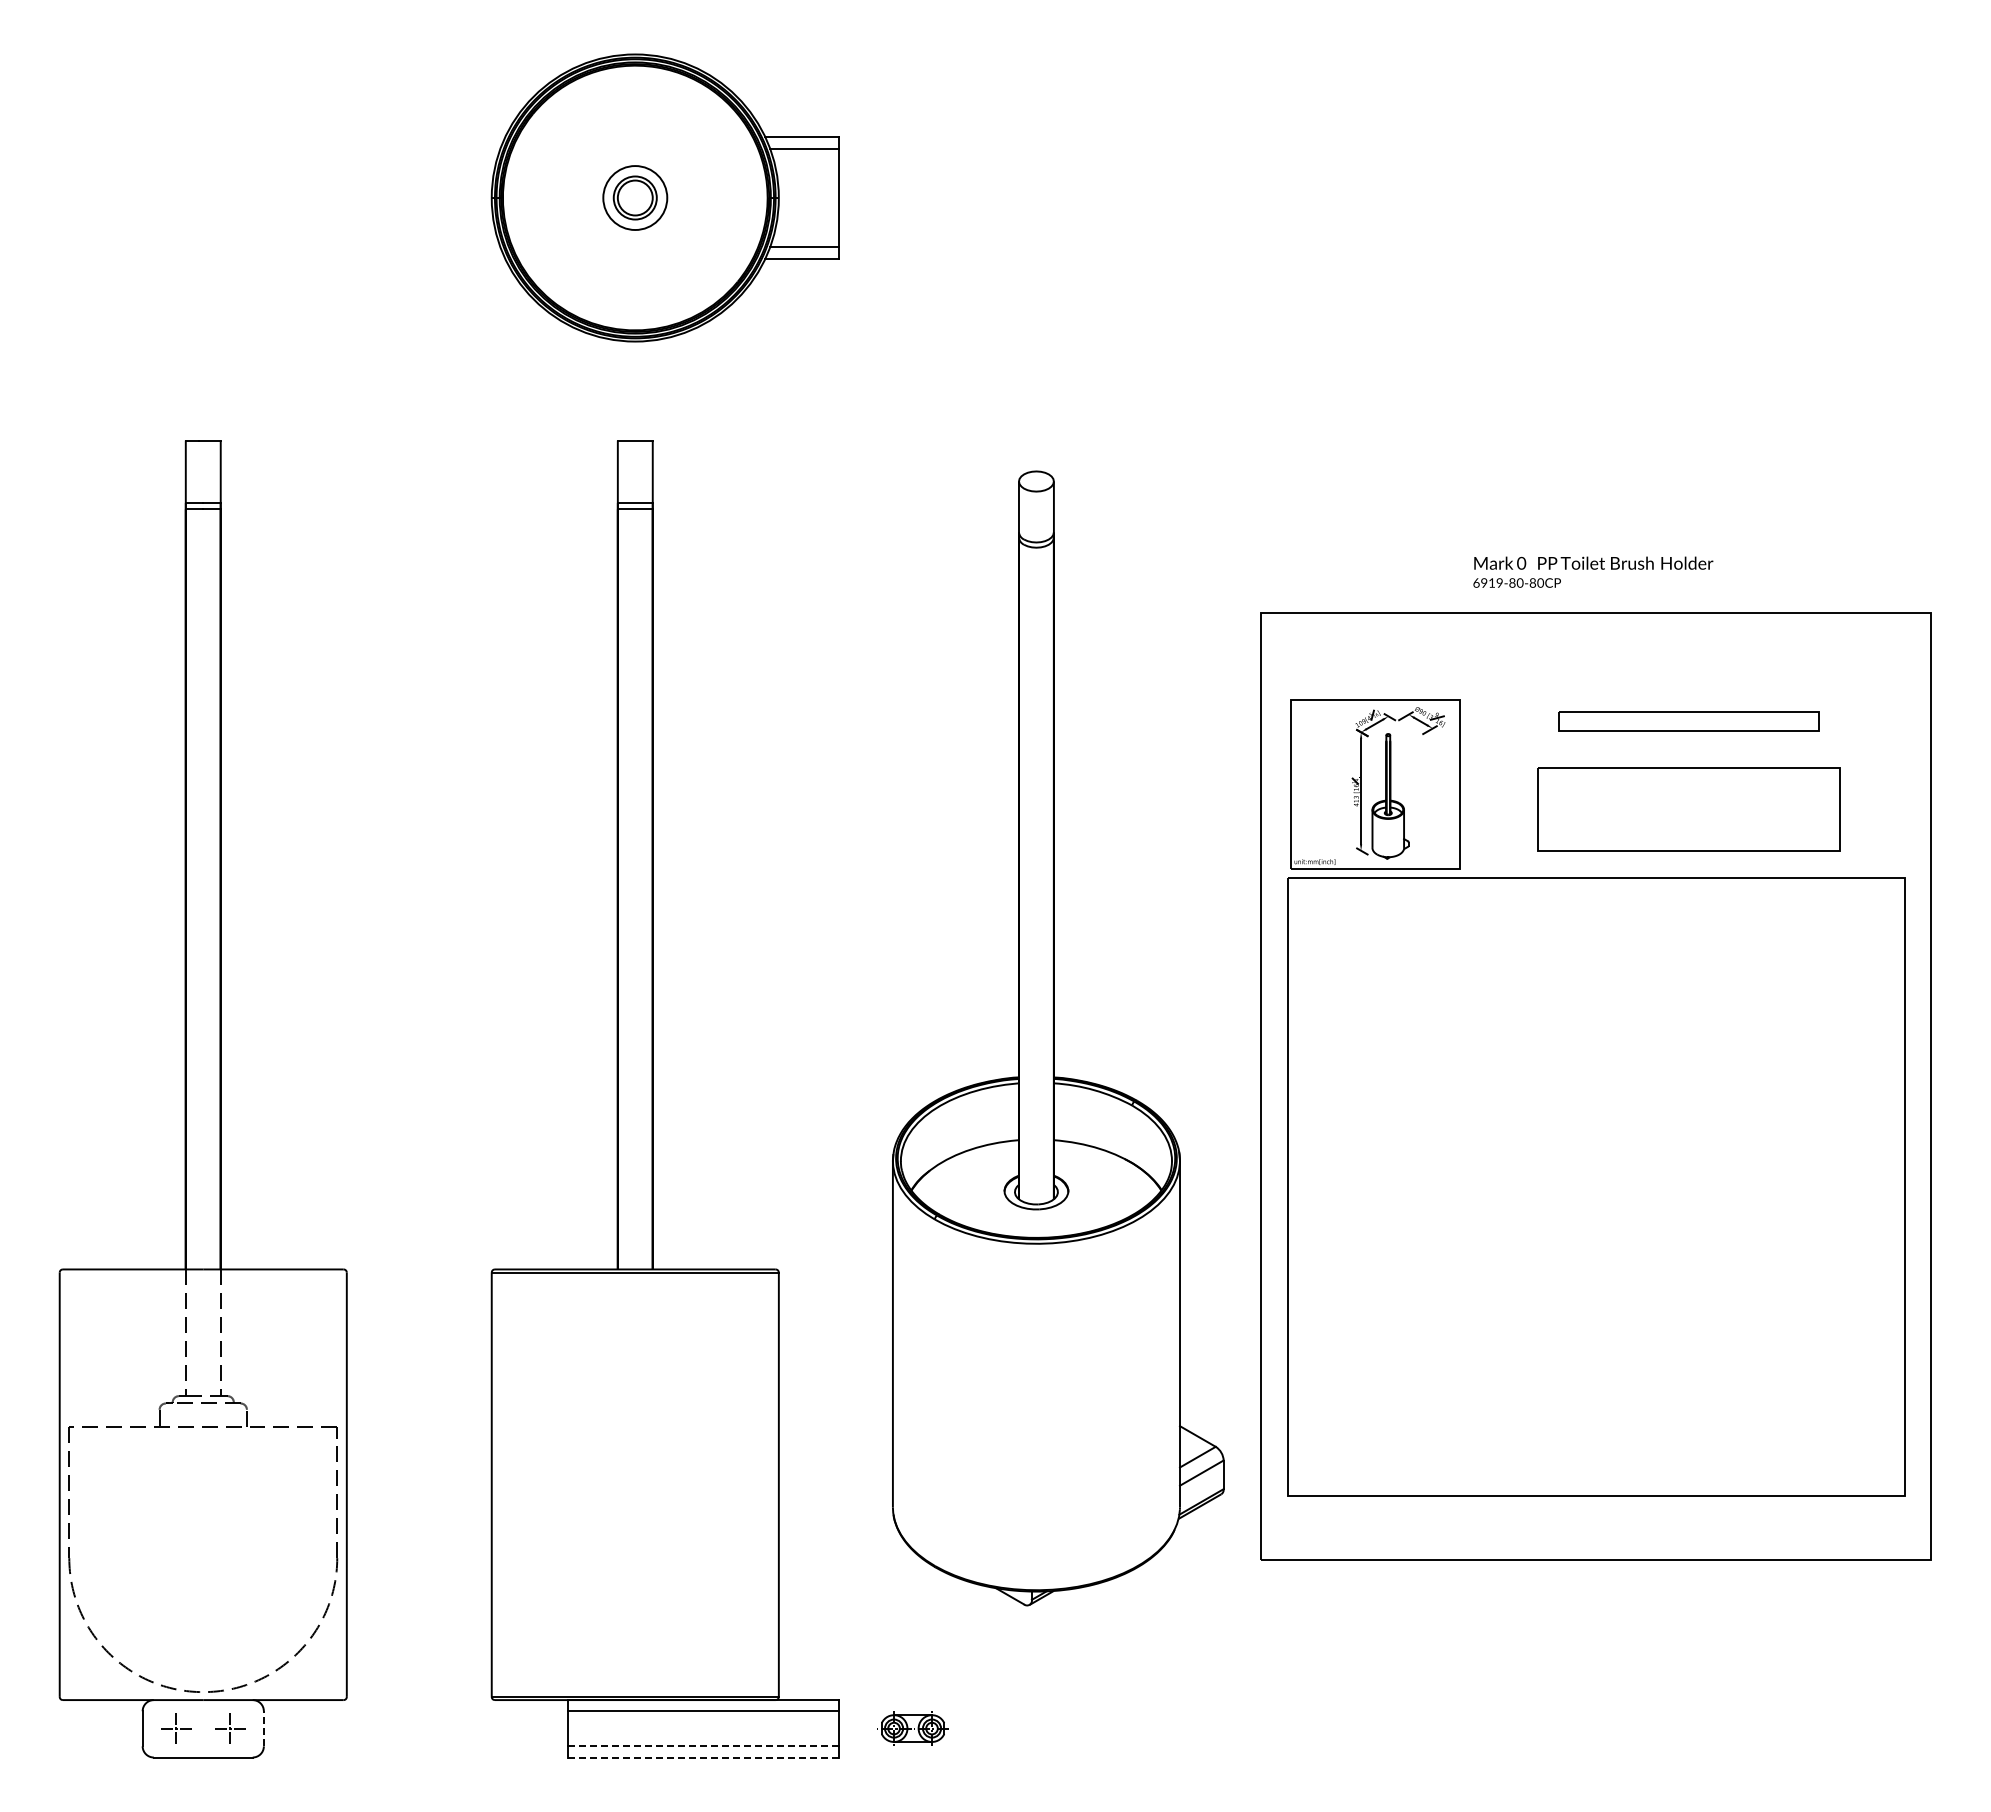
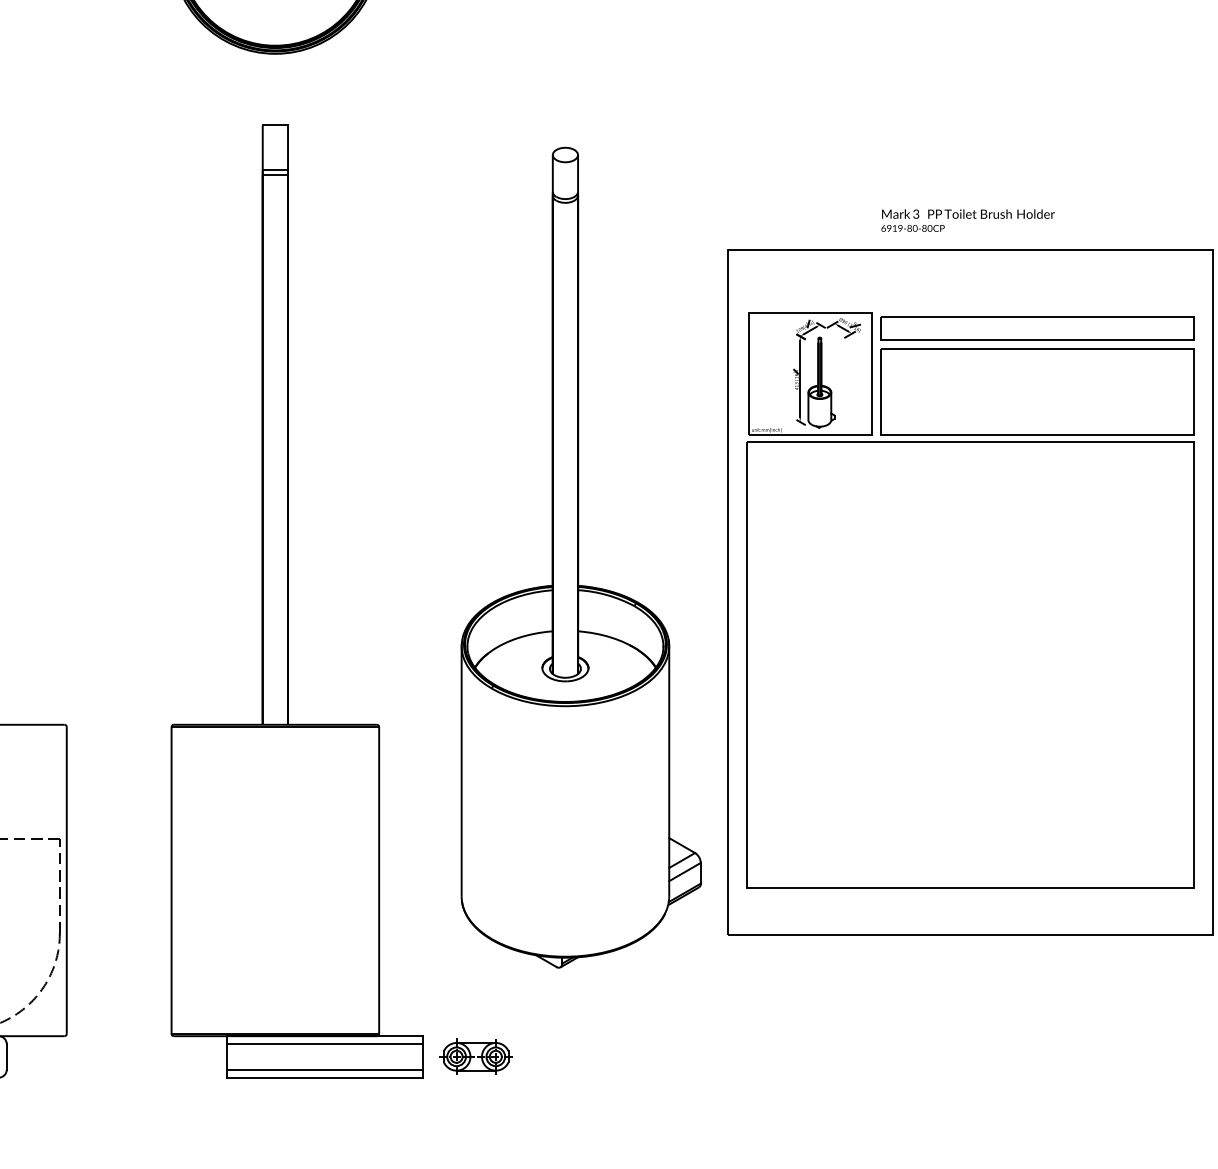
text: (1521, 563) -> (916, 214), 0 -> 3
part: (1688, 721) -> (1036, 328), size x1.67
part: (1688, 809) -> (1036, 392), size x1.43
line: (263, 1728) -> (6, 1056), dashed -> solid
part: (912, 1728) -> (475, 1056), size x1.43
line: (703, 1746) -> (324, 1069), dashed -> solid
line: (703, 1757) -> (324, 1077), dashed -> solid

